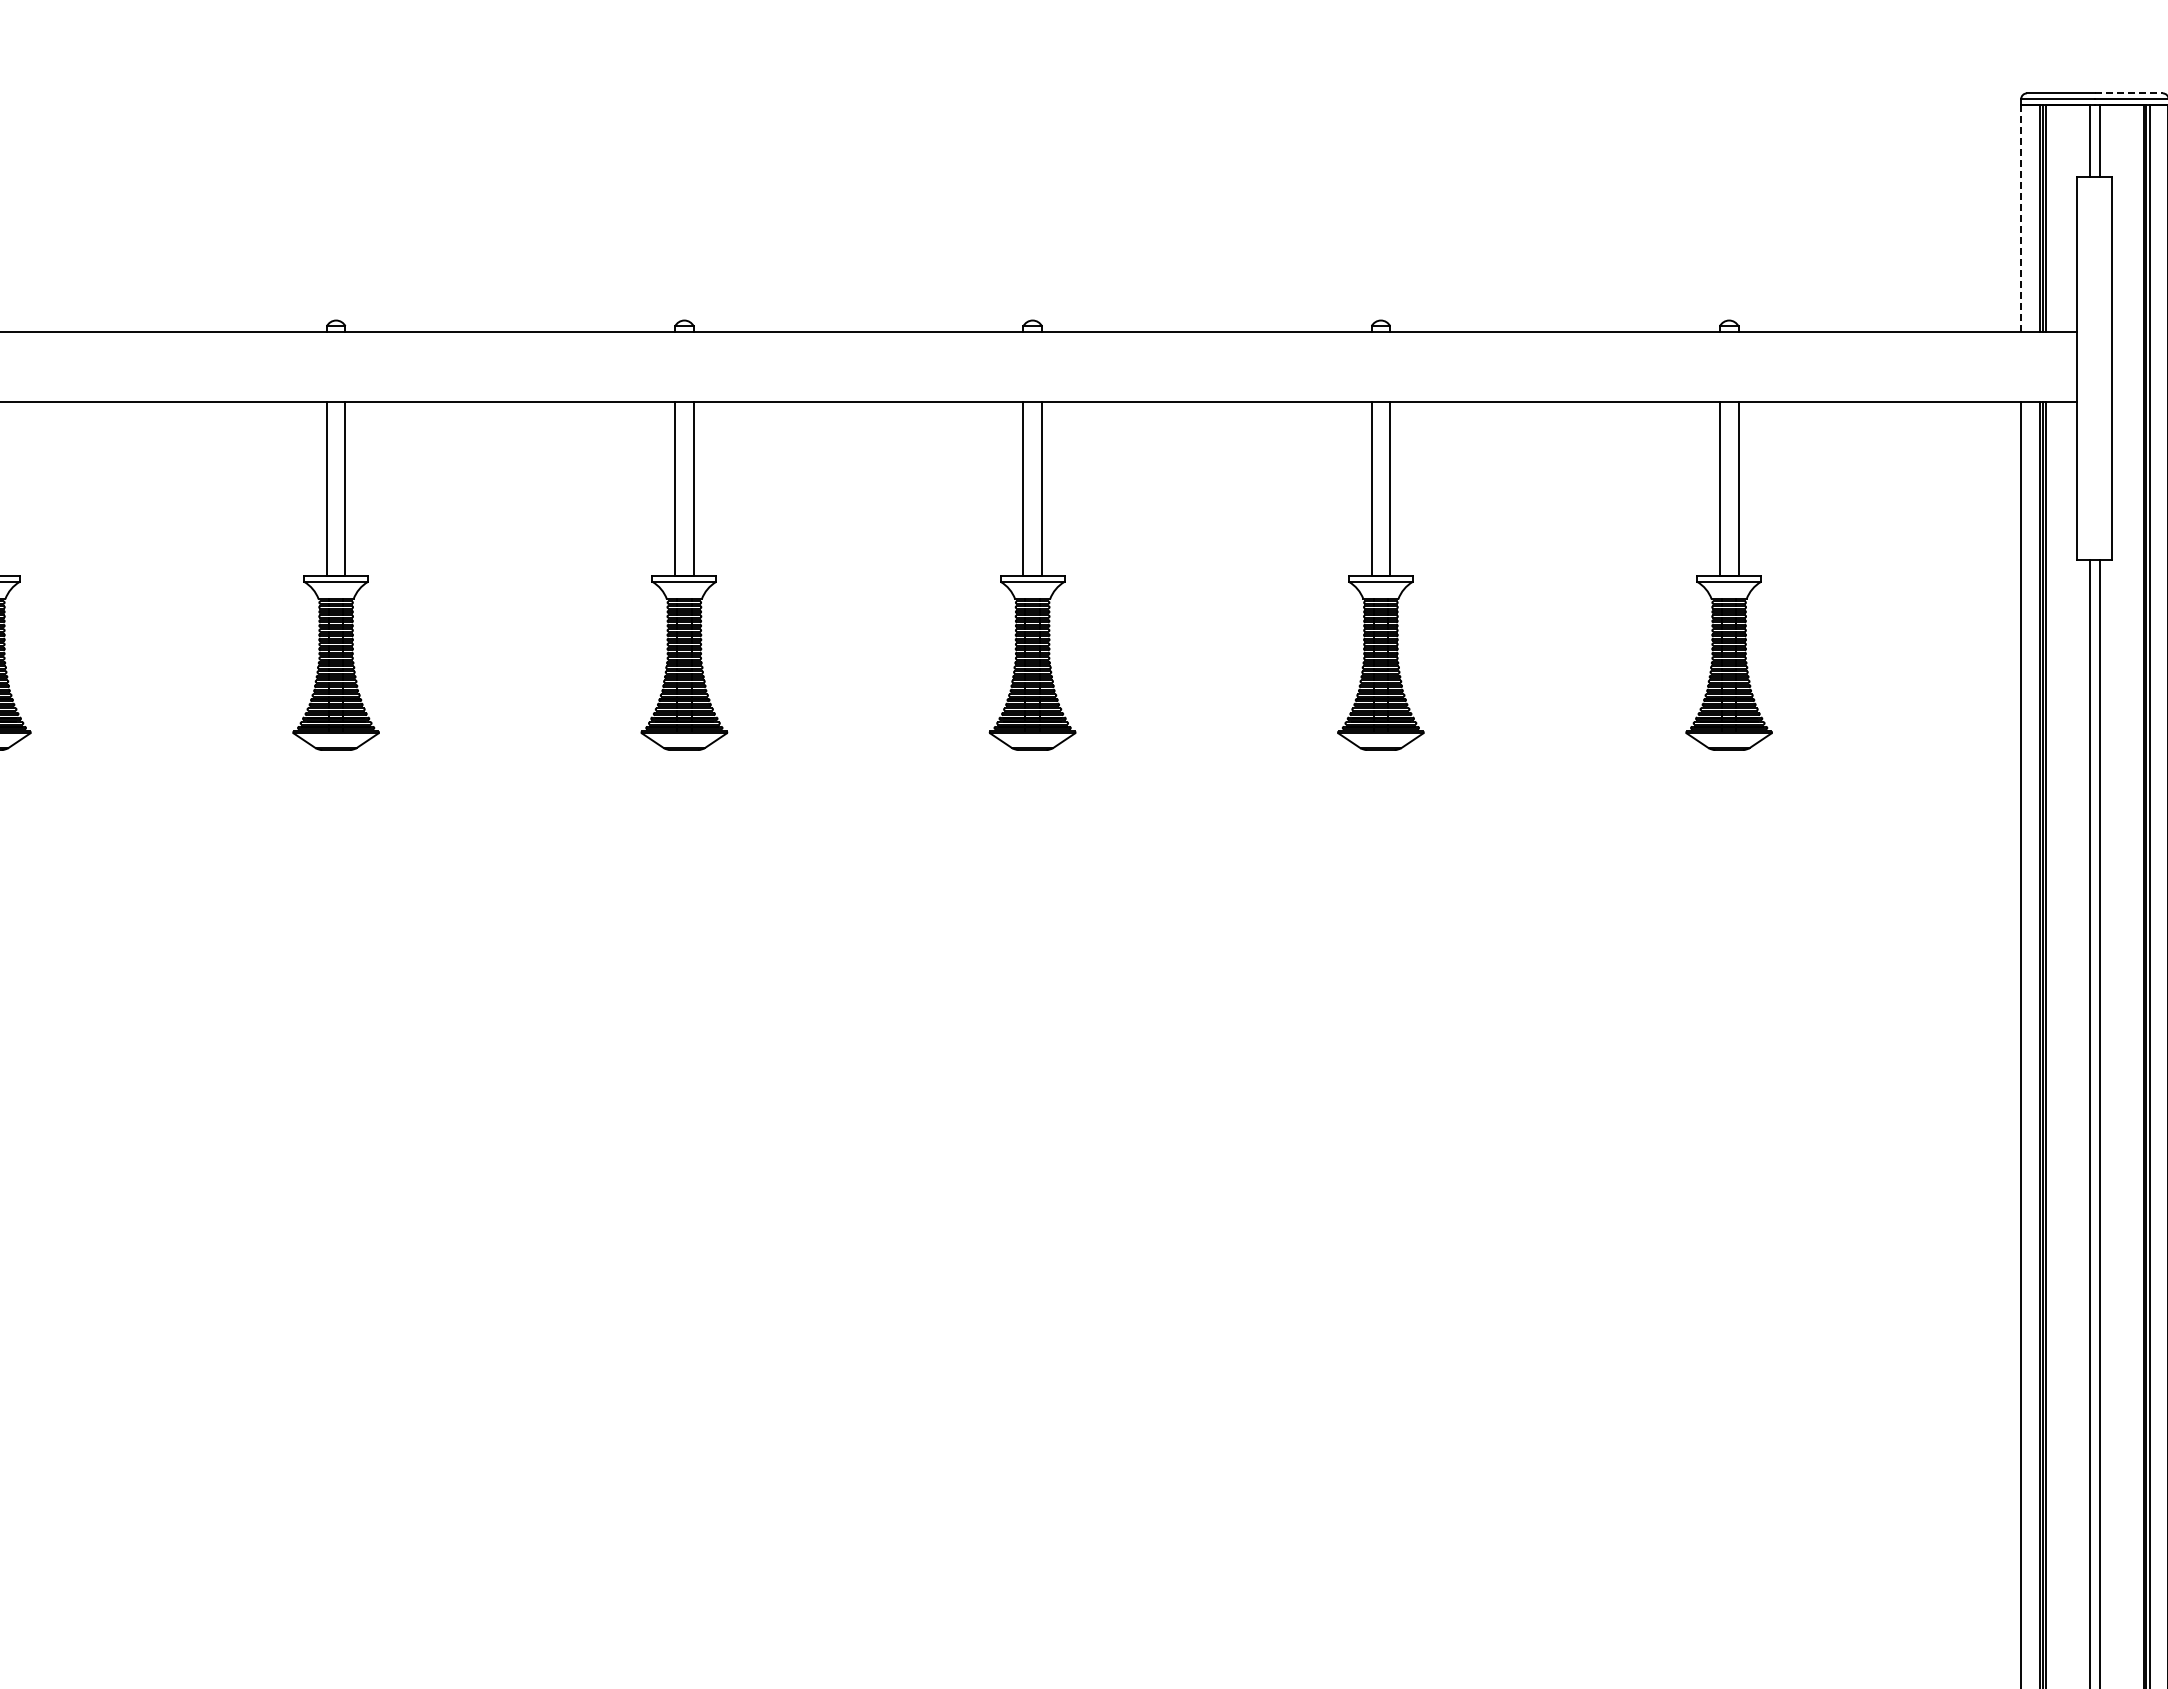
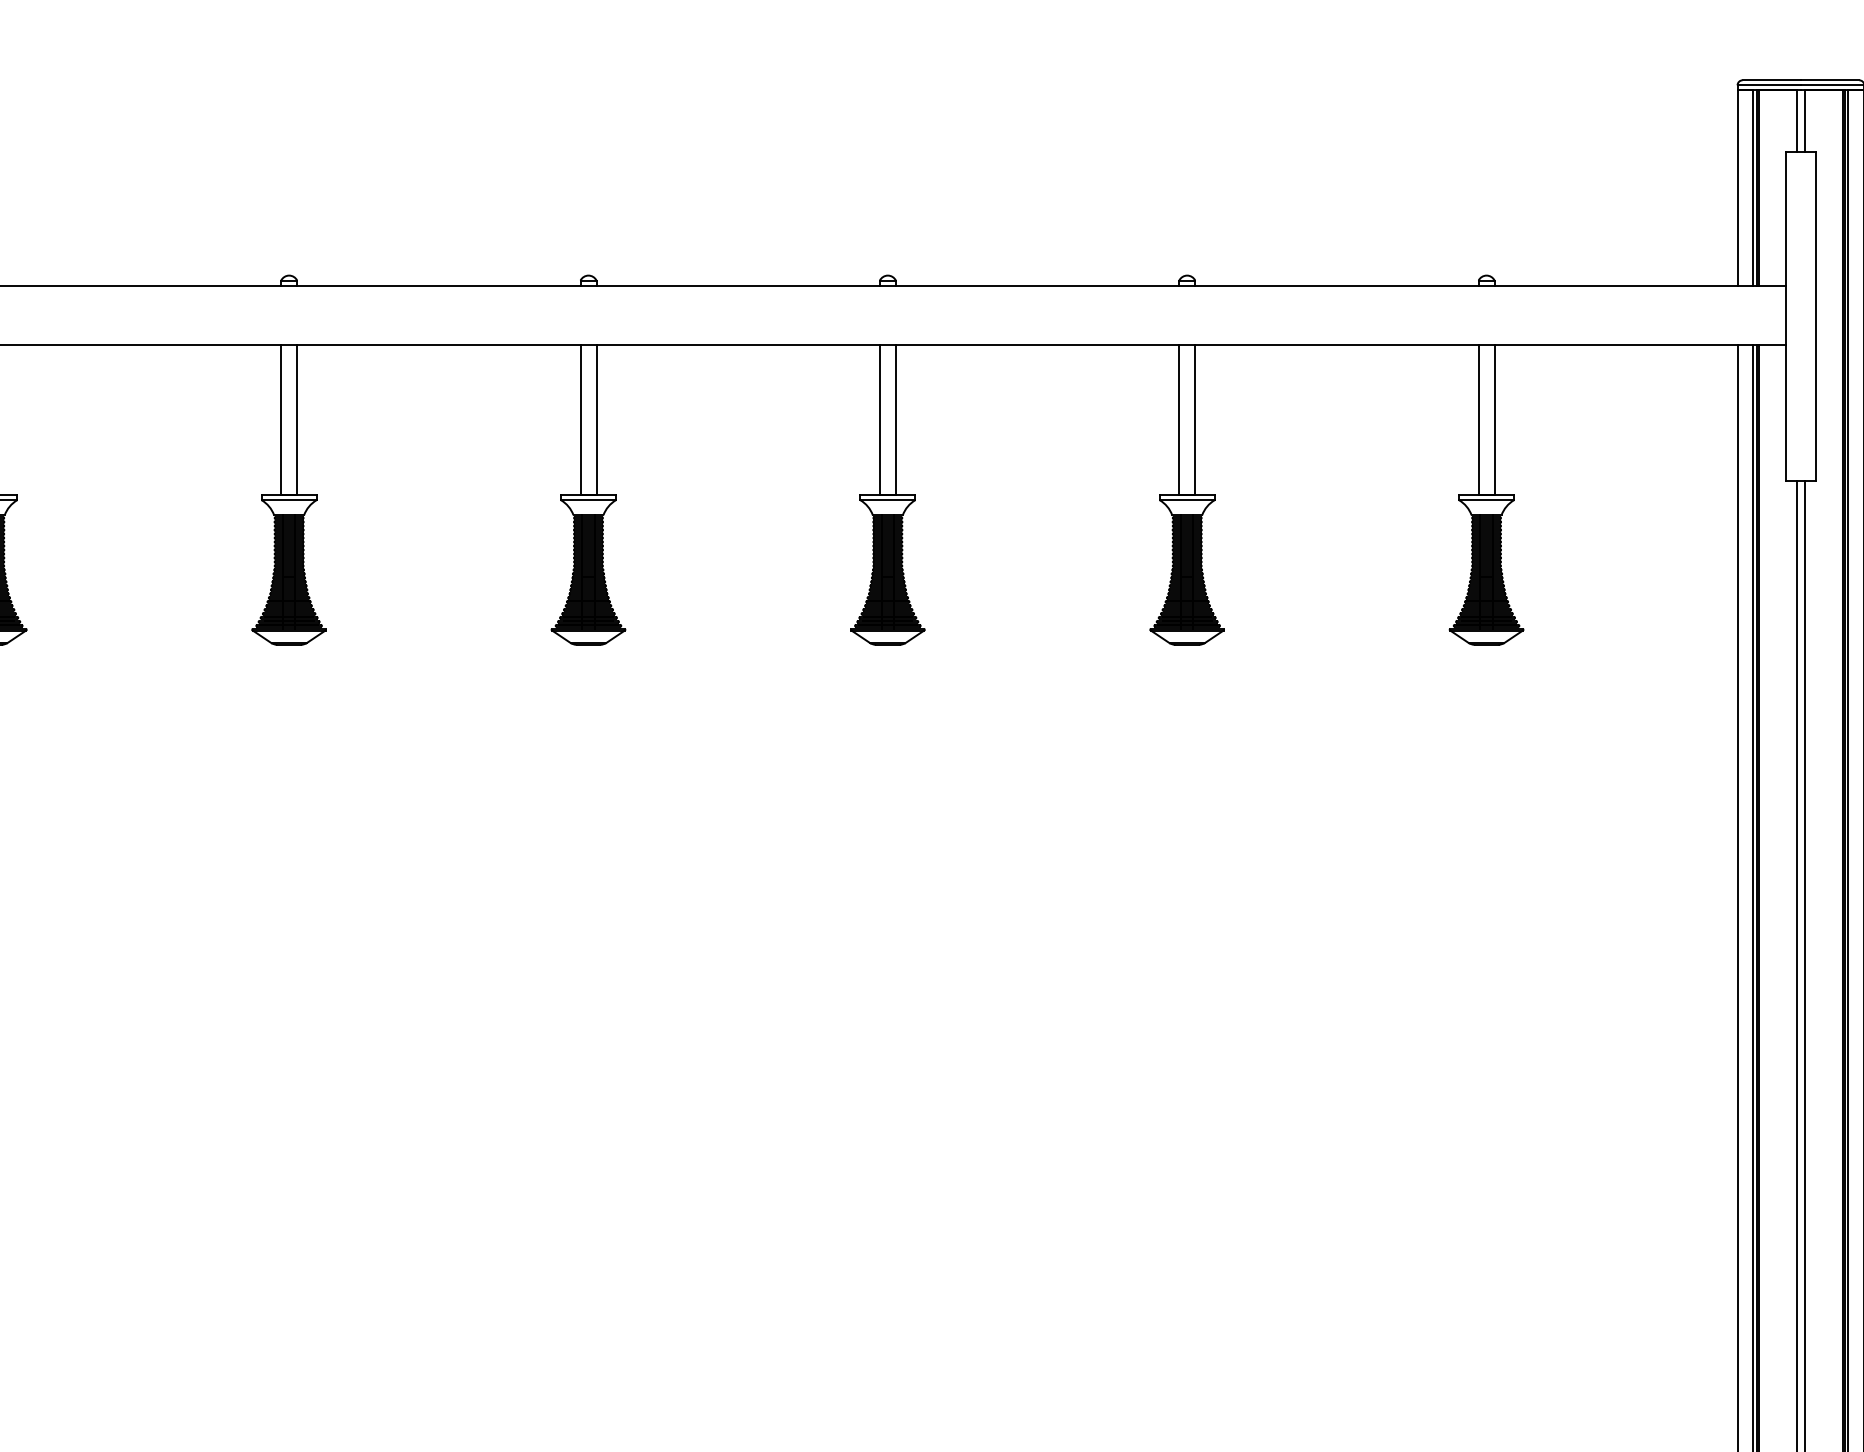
line: (2128, 93) -> (1829, 80), dashed -> solid
line: (2021, 218) -> (1737, 187), dashed -> solid

